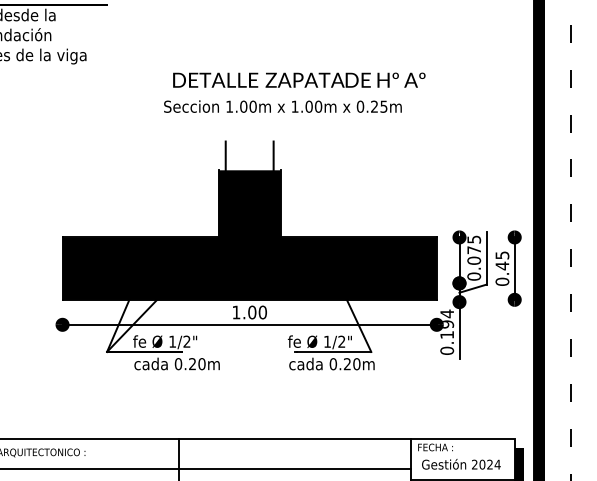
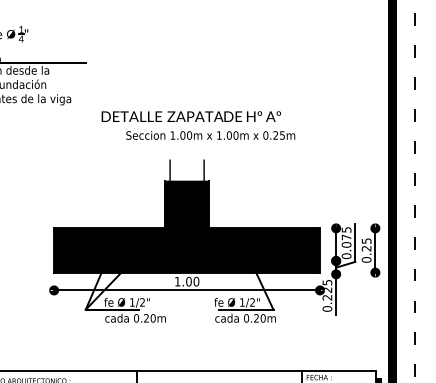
text: (298, 79) -> (190, 116), moved
text: (502, 265) -> (366, 248), 0.45 -> 0.25
text: (447, 323) -> (327, 289), 0.194 -> 0.225

